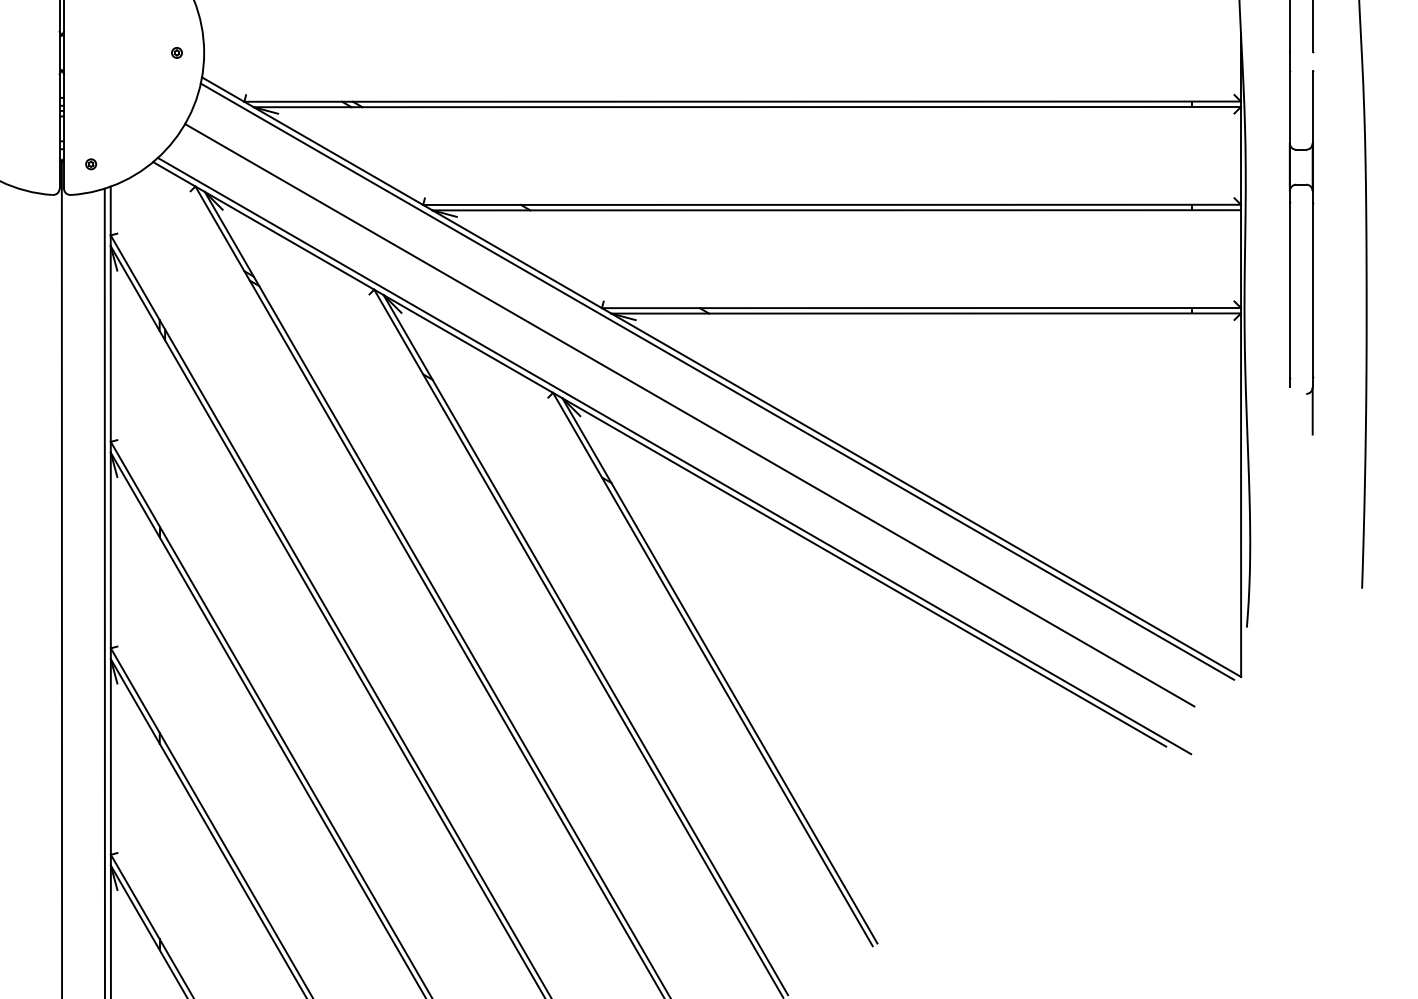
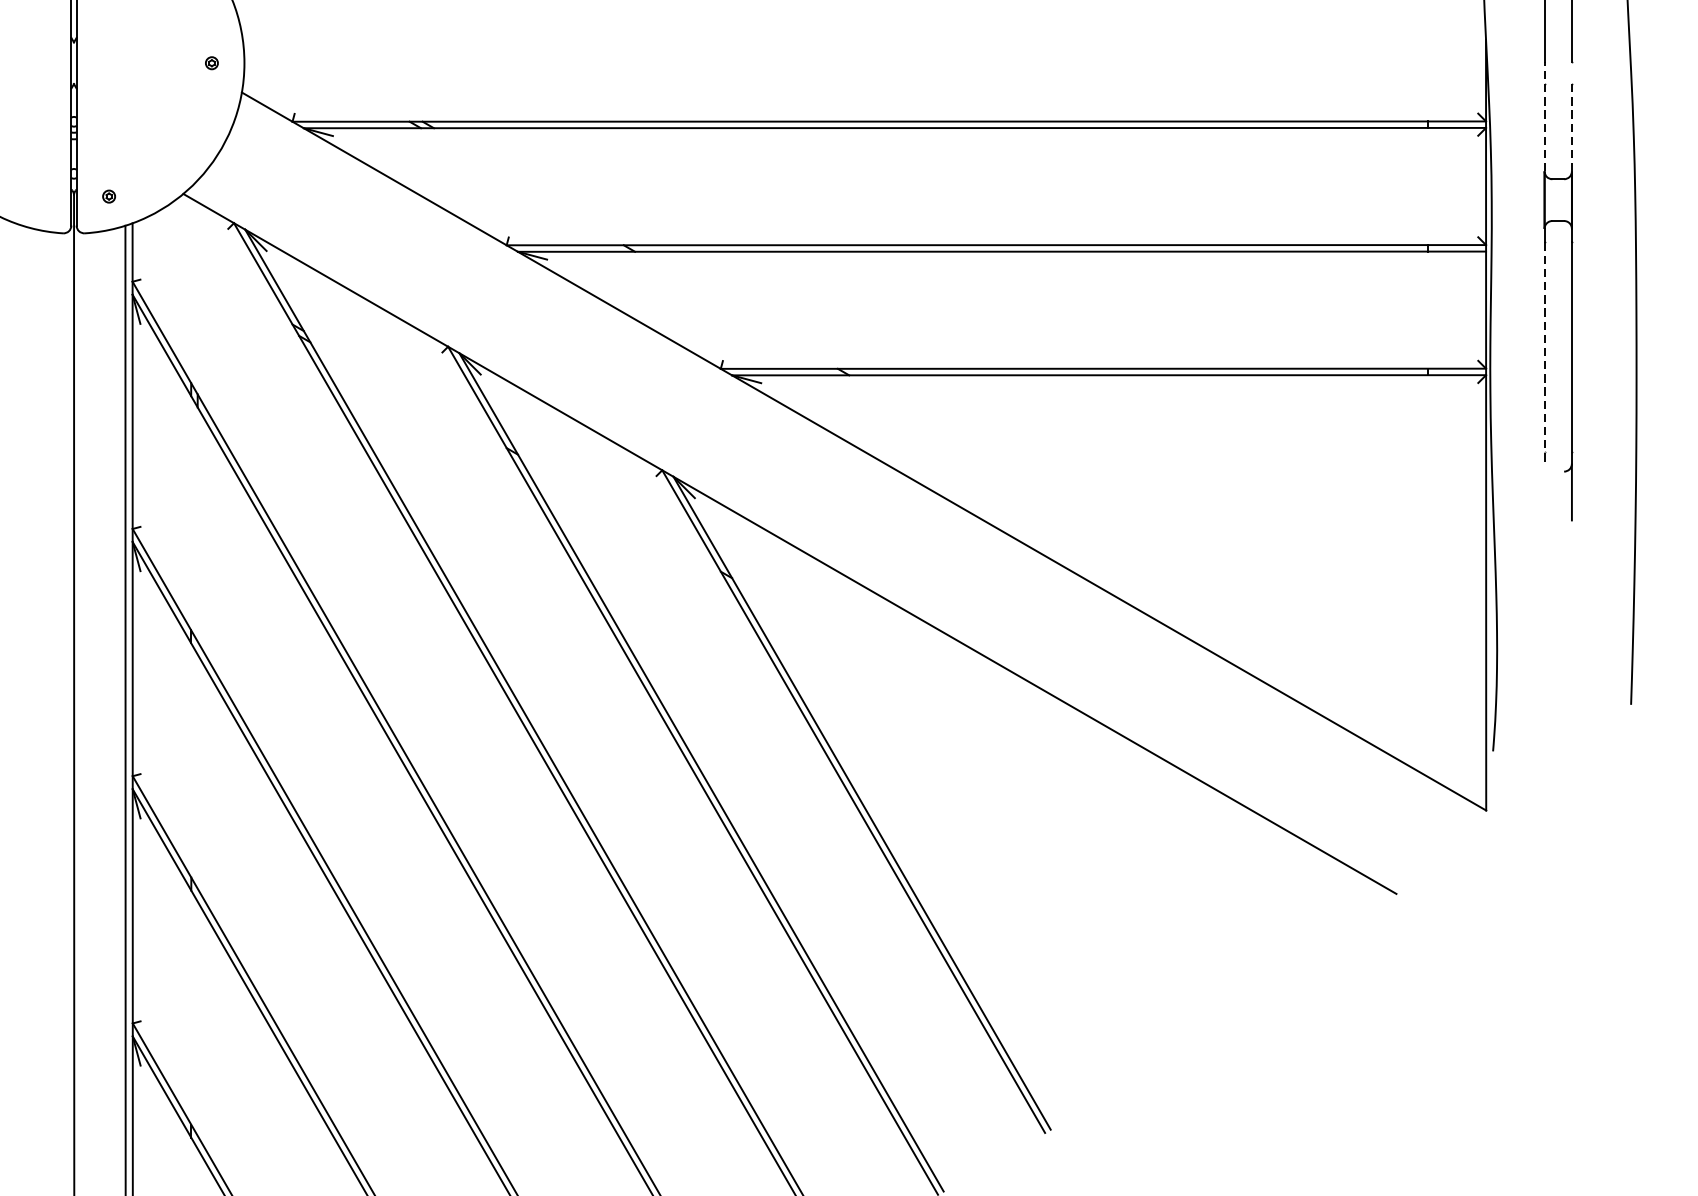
line: (1289, 97) -> (1544, 116), solid -> dashed
line: (1312, 106) -> (1571, 127), solid -> dashed
line: (1289, 295) -> (1544, 353), solid -> dashed
line: (717, 381) -> (859, 456), removed
line: (689, 415) -> (825, 497), removed
line: (674, 455) -> (807, 545), removed

